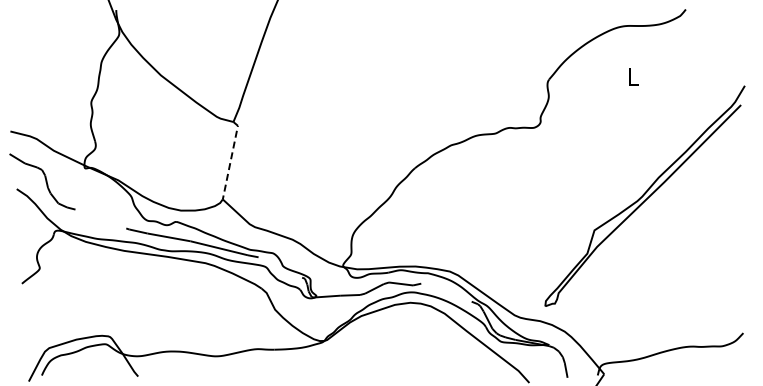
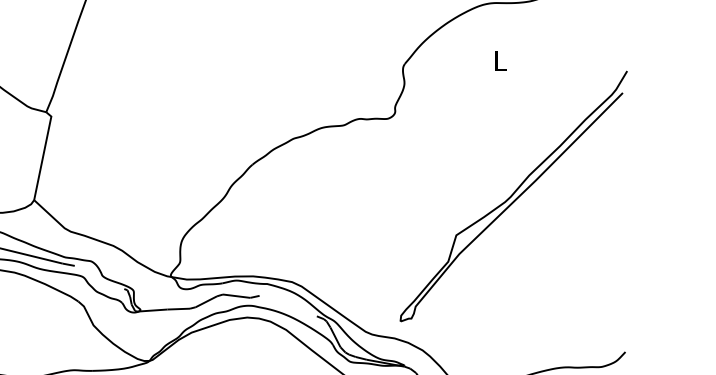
line: (230, 159) -> (42, 154), dashed -> solid

